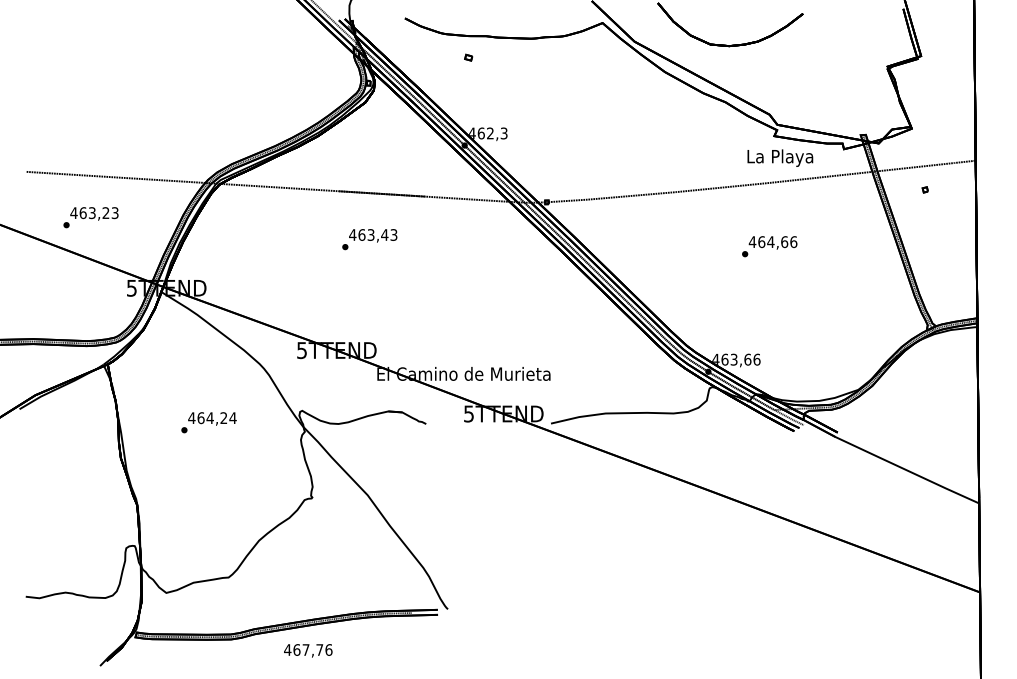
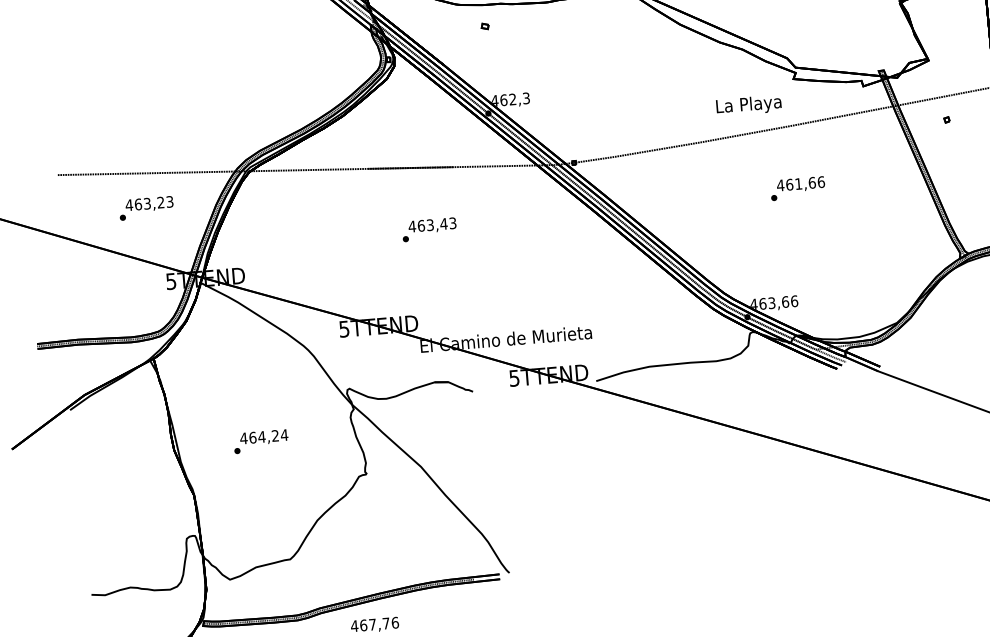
text: (780, 157) -> (749, 104), moved
text: (90, 217) -> (145, 208), moved
text: (369, 239) -> (429, 229), moved
text: (770, 241) -> (798, 183), 464,66 -> 461,66
text: (208, 422) -> (260, 441), moved

